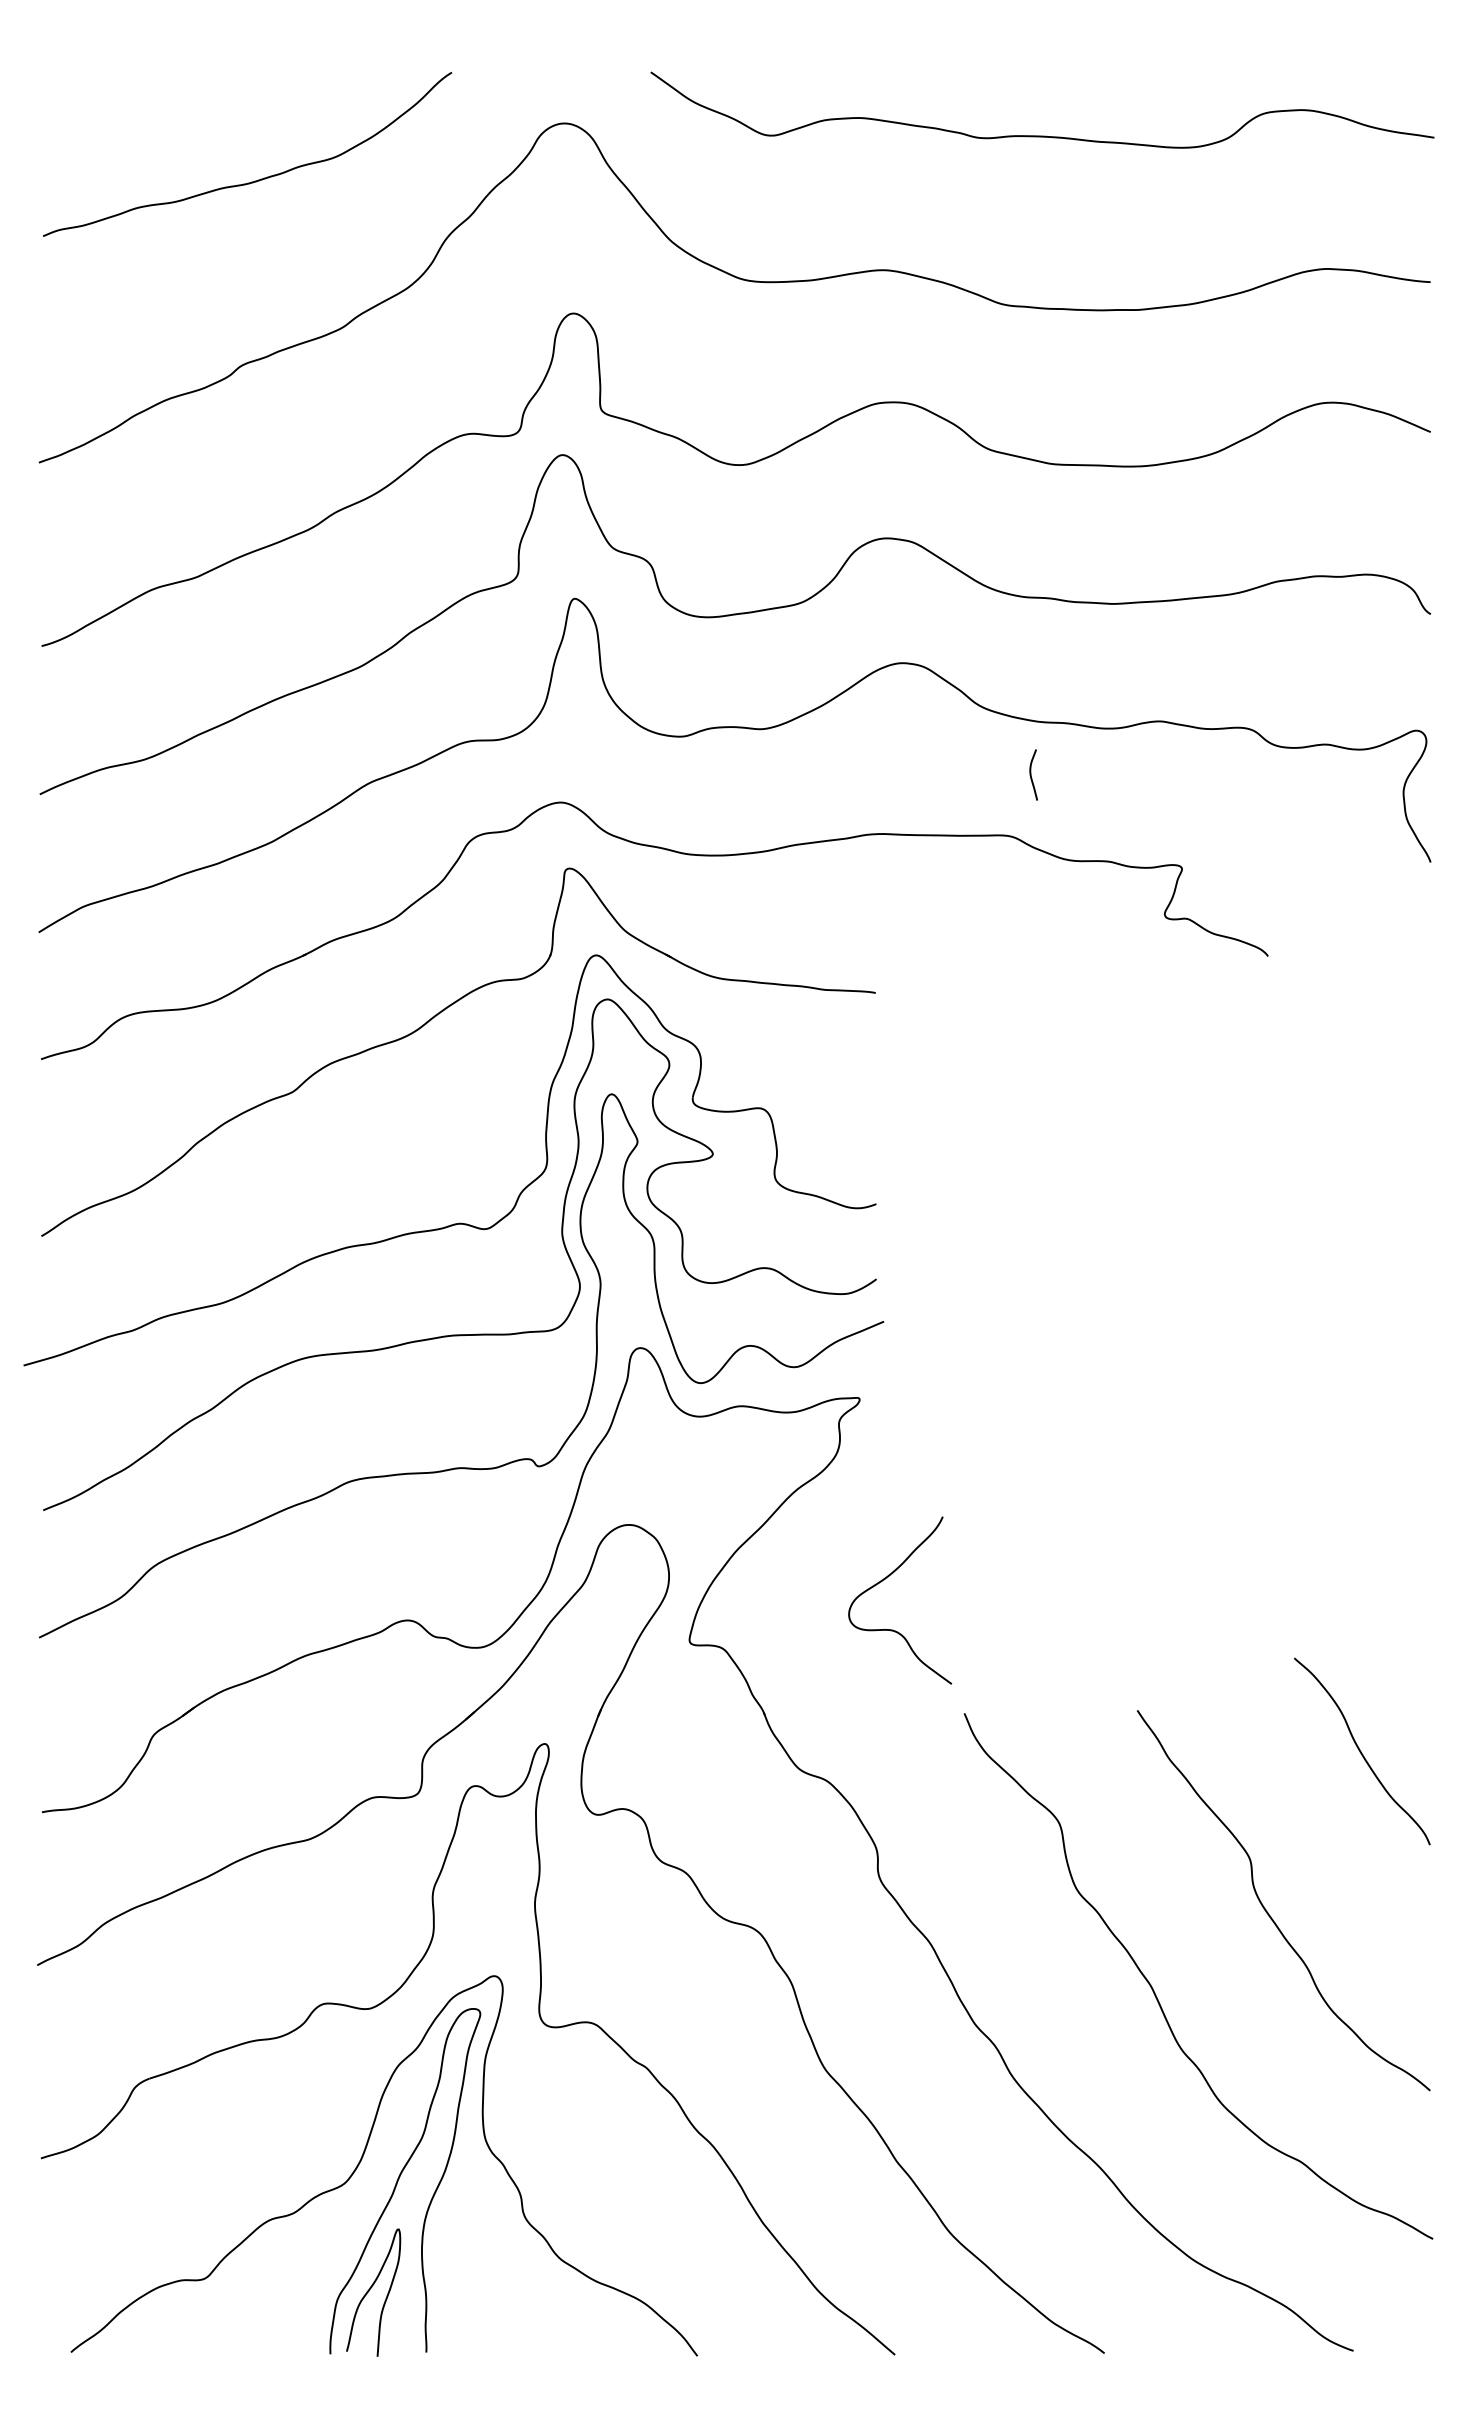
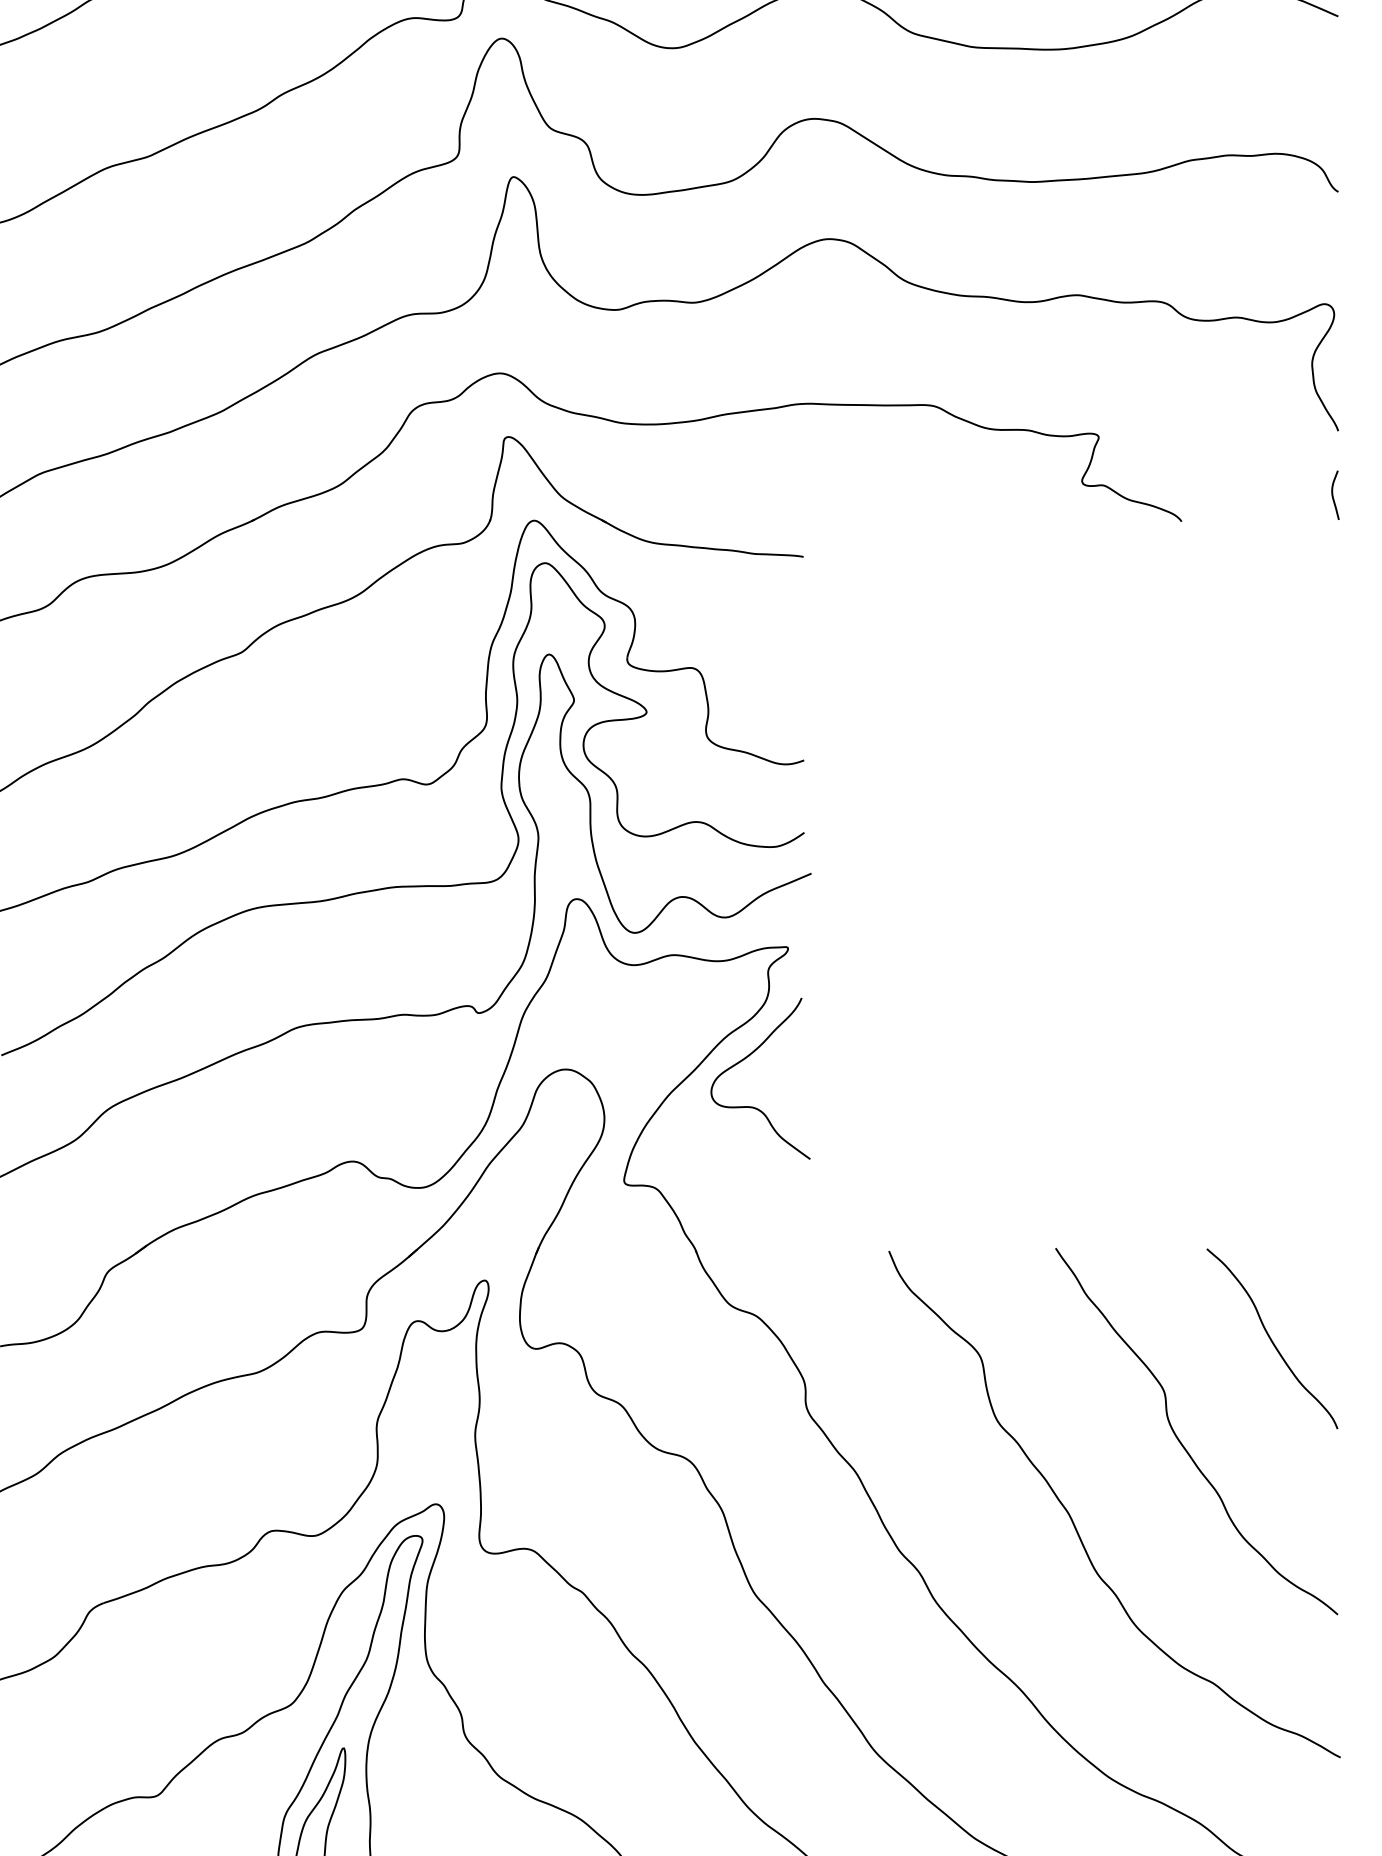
curve: (1031, 774) -> (1333, 494), moved
curve: (884, 1580) -> (745, 1059), moved
curve: (1361, 1751) -> (1271, 1338), moved

